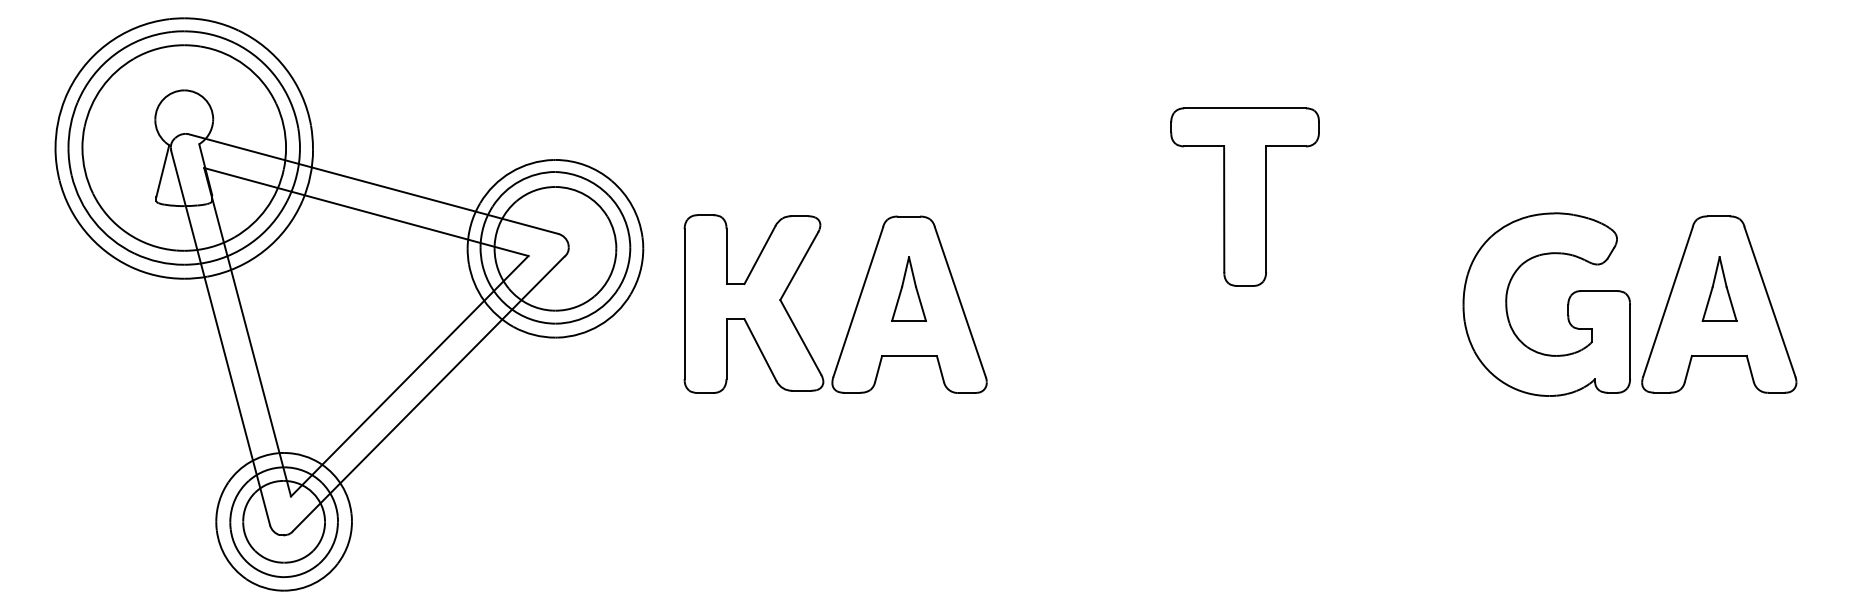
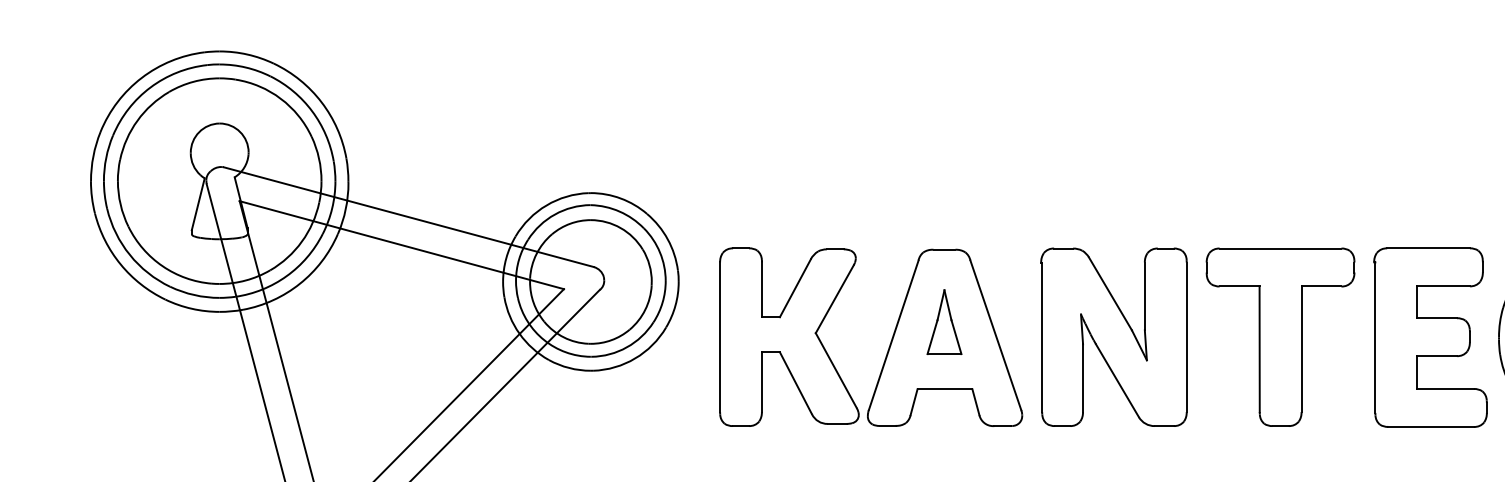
part: (1244, 196) -> (1279, 336), moved
part: (1078, 303) -> (1113, 336), added
part: (1394, 304) -> (1429, 337), added

